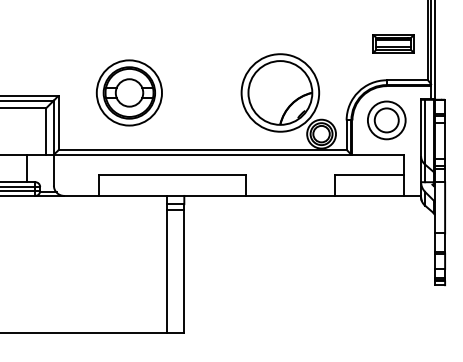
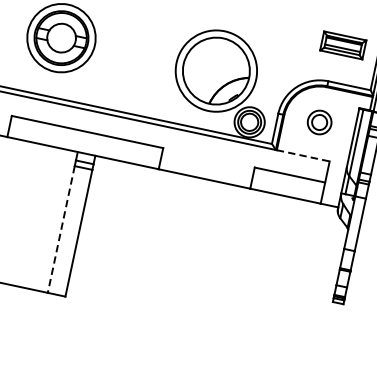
part: (386, 120) -> (319, 122), size x0.6
line: (378, 154) -> (303, 155), solid -> dashed
line: (167, 271) -> (61, 229), solid -> dashed

